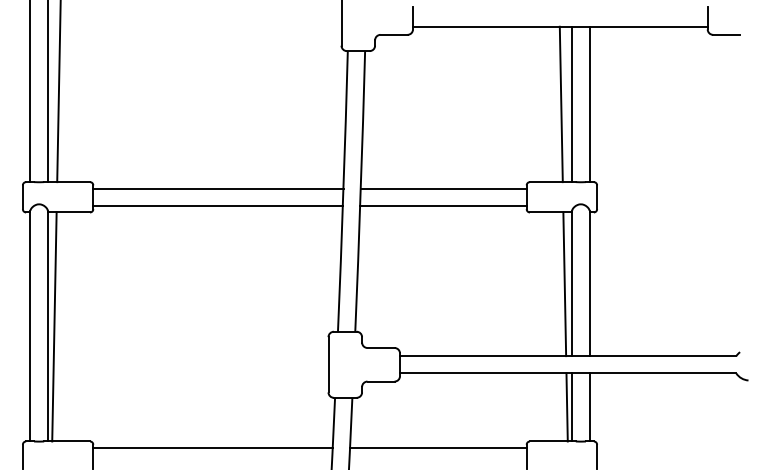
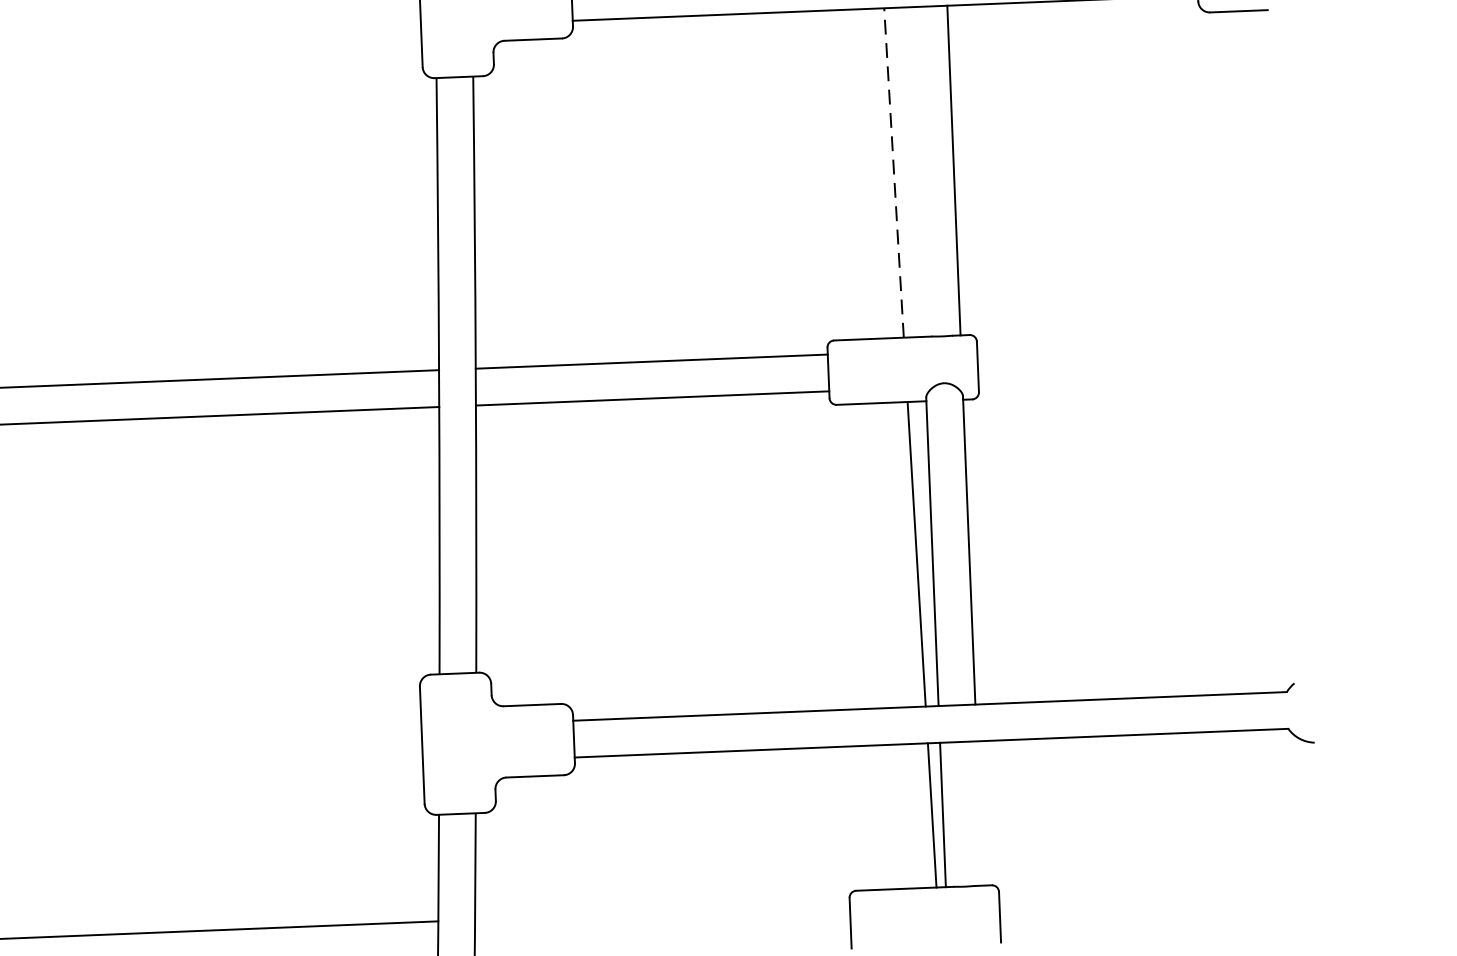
line: (561, 104) -> (894, 173), solid -> dashed
line: (572, 104) -> (917, 172), removed
line: (589, 407) -> (979, 813), removed
line: (438, 447) -> (662, 911), removed

